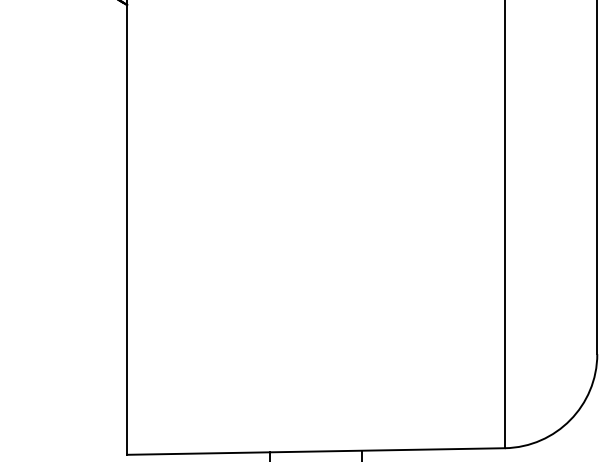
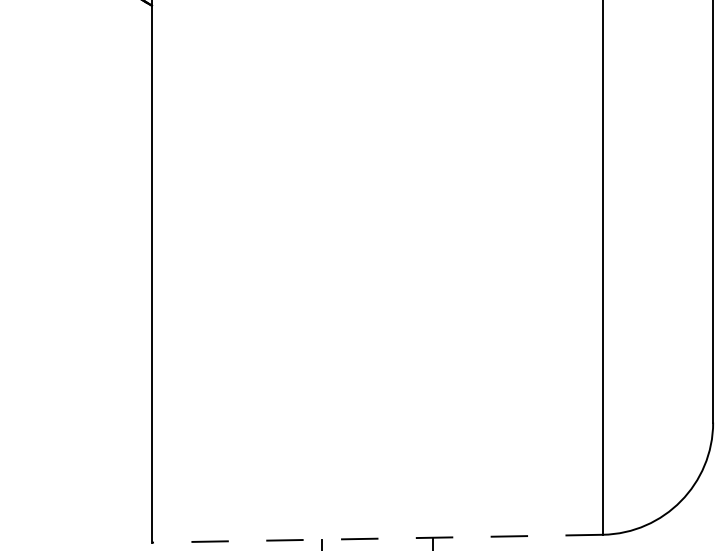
line: (316, 451) -> (378, 538), solid -> dashed

